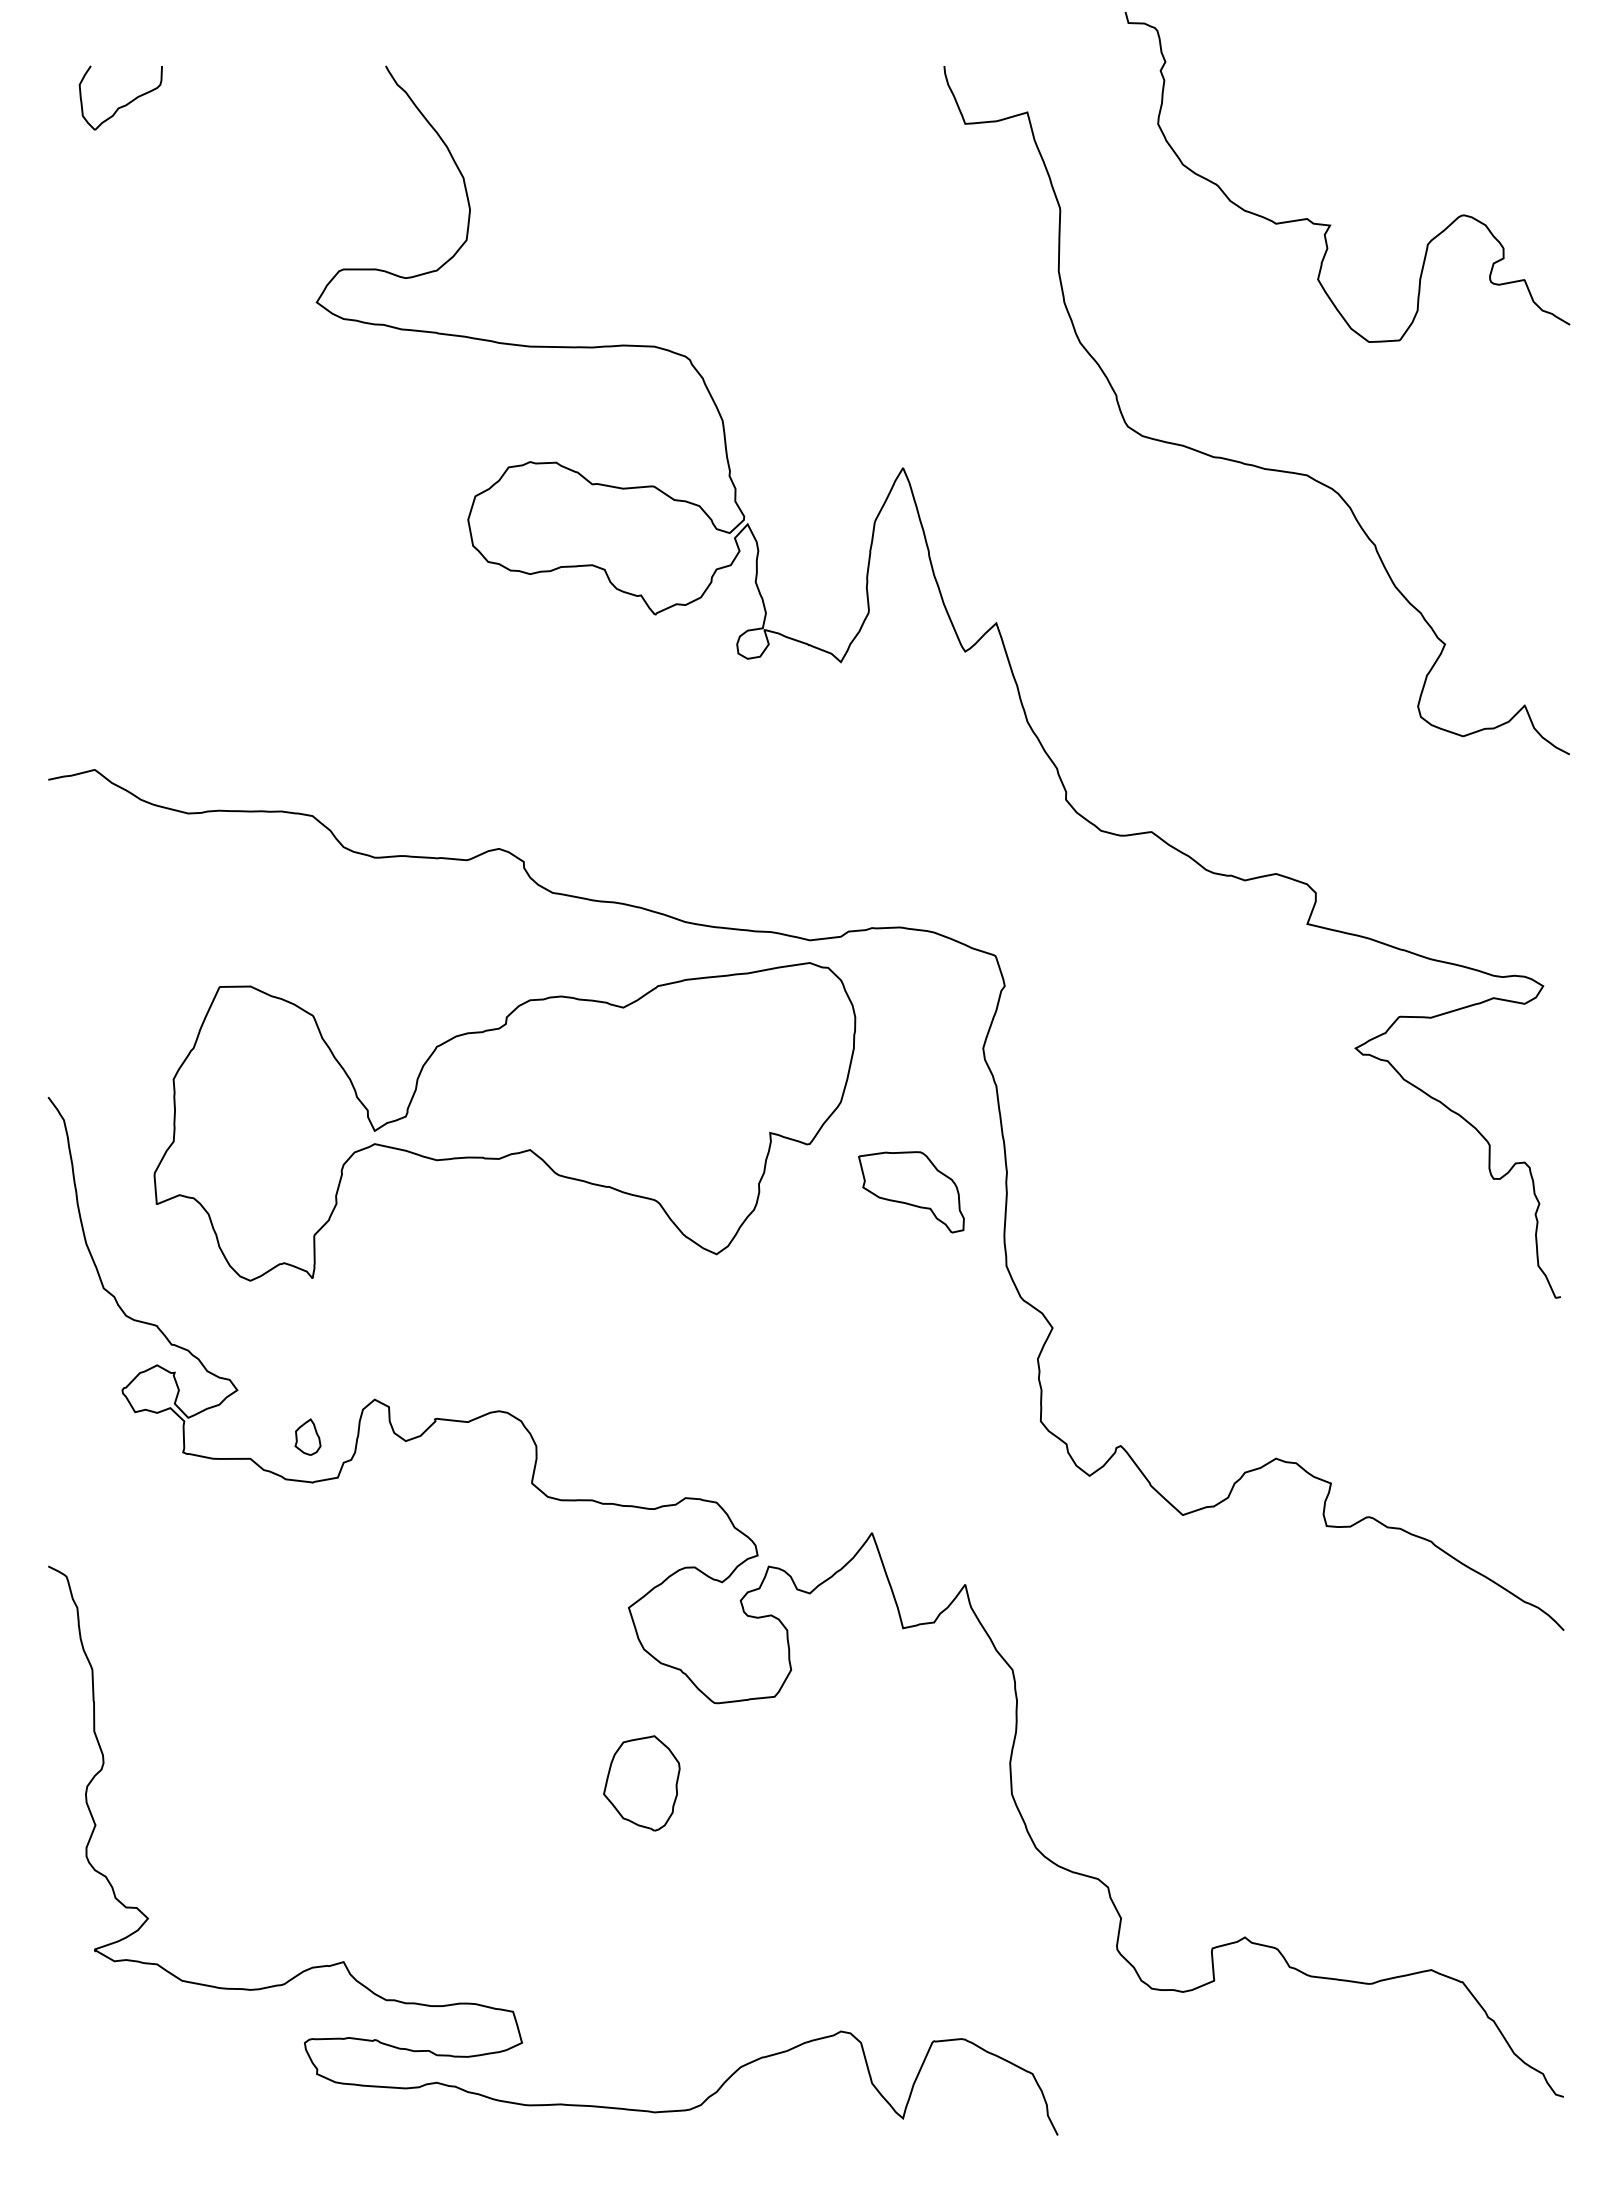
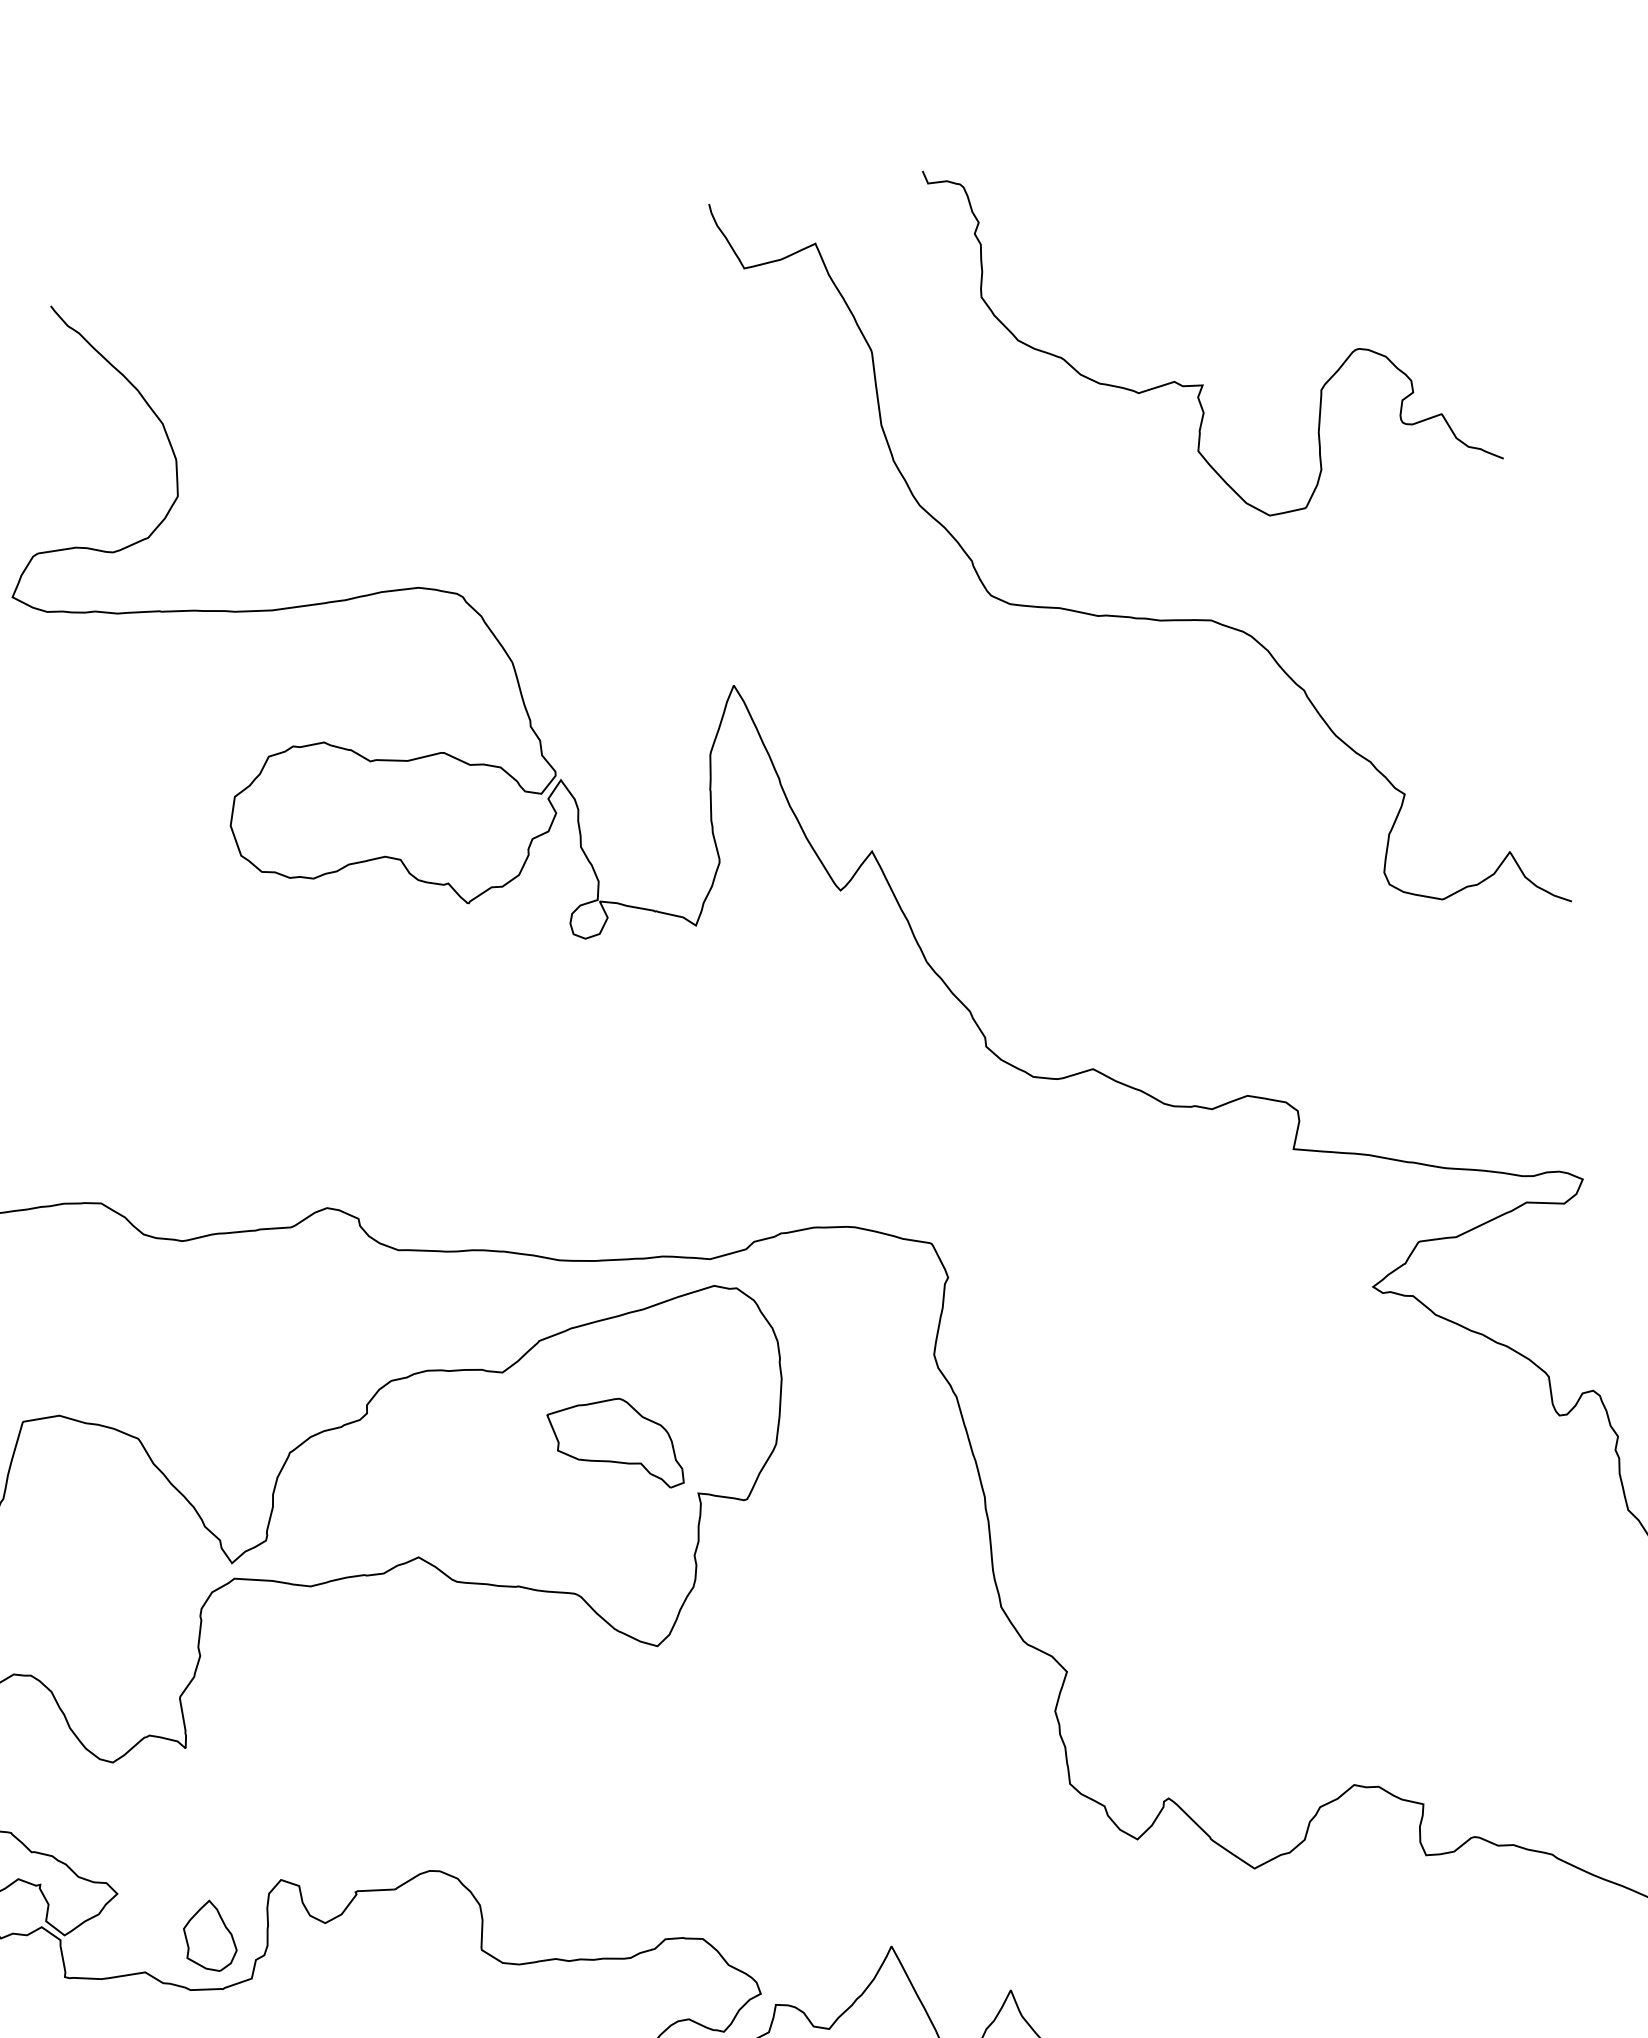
curve: (1331, 224) -> (1204, 383), moved
part: (911, 1192) -> (615, 1447), moved
part: (307, 1436) -> (208, 1935), size x1.67

